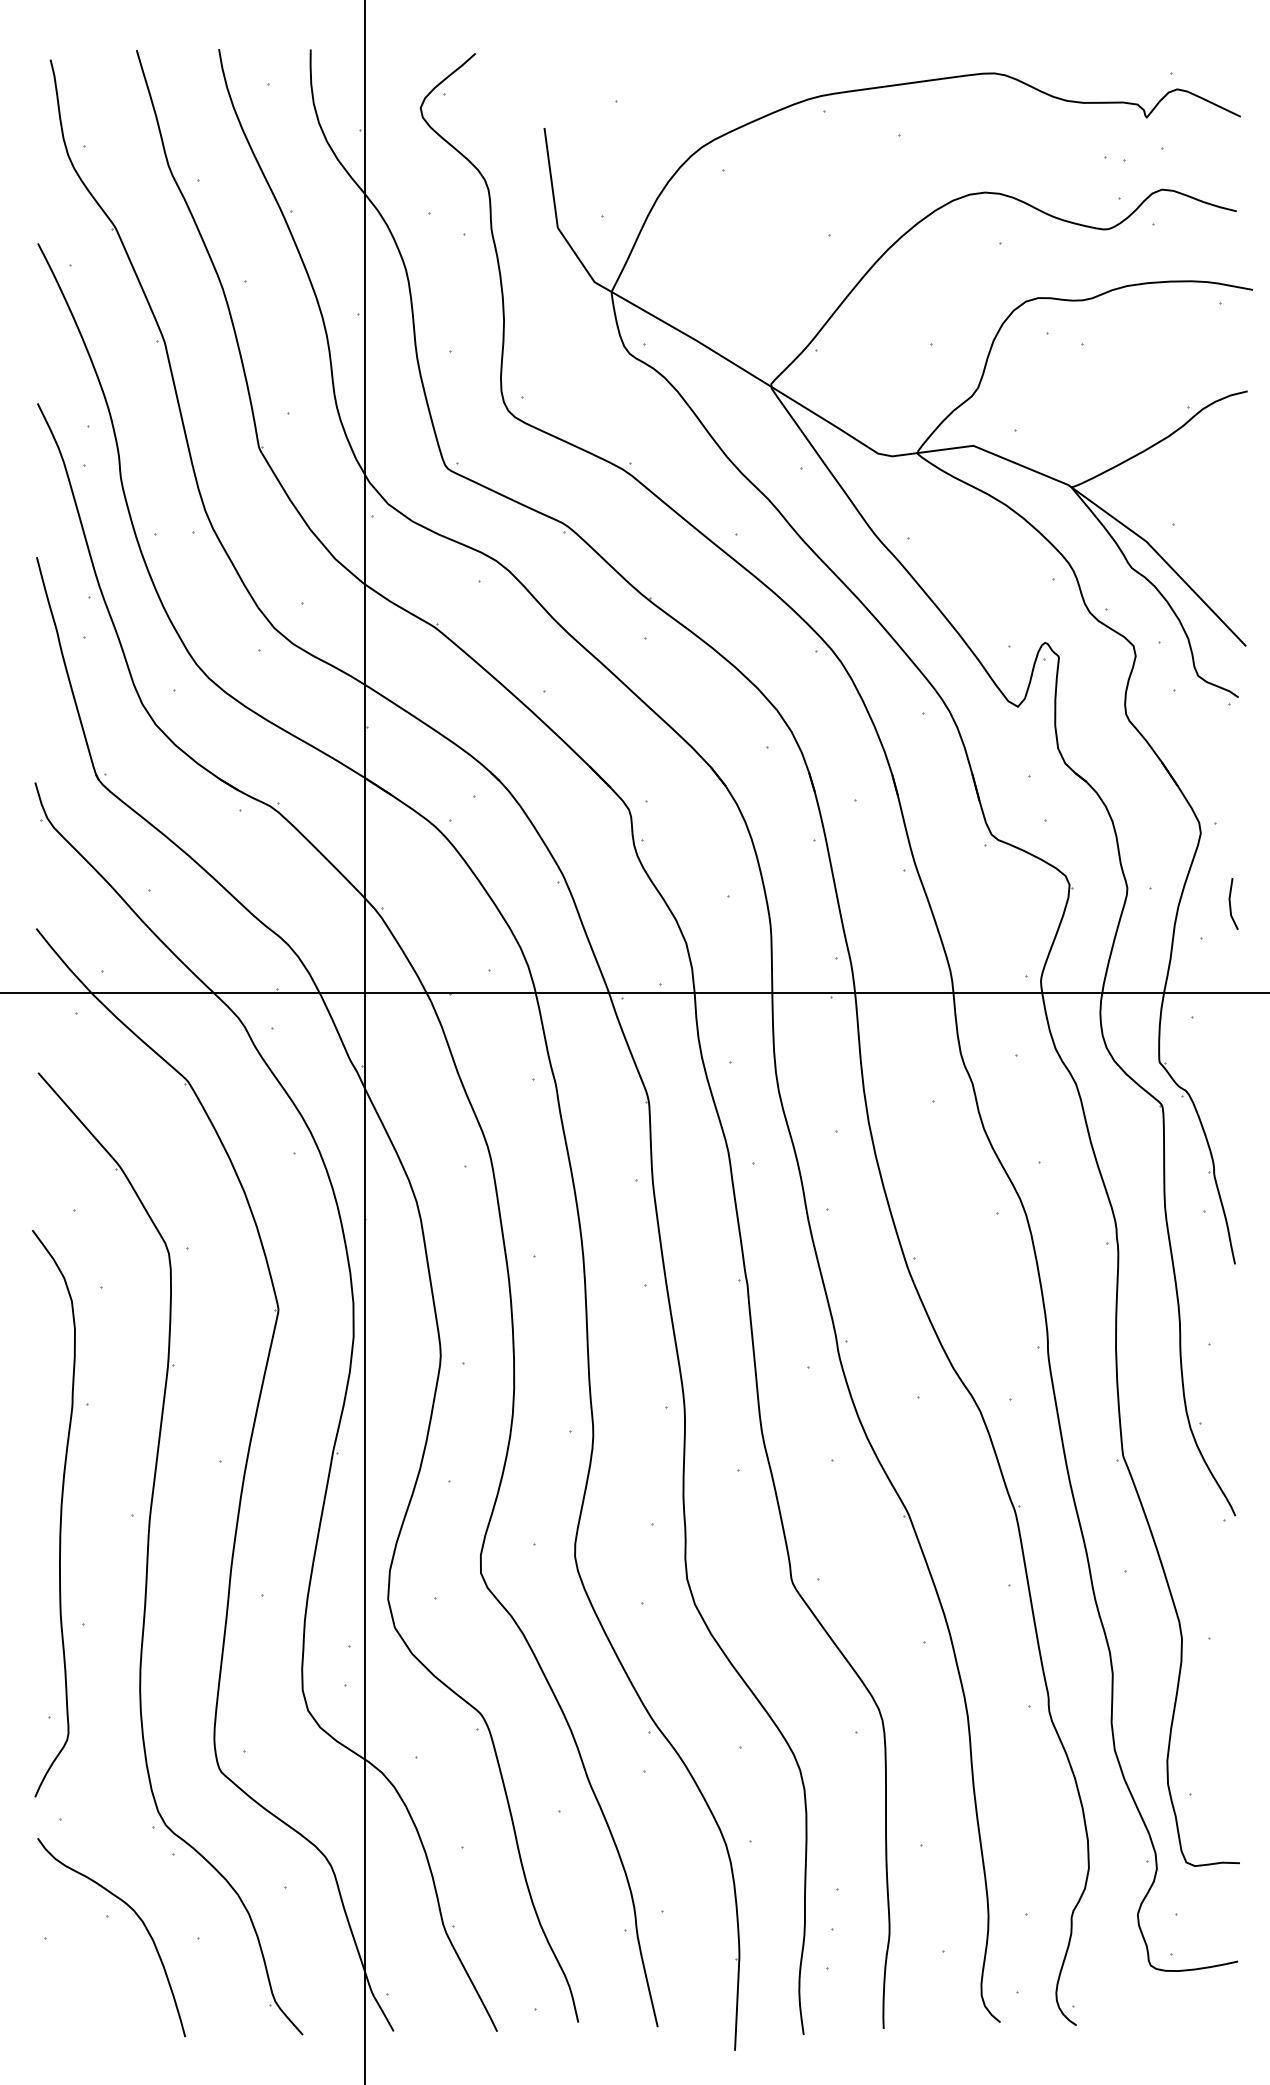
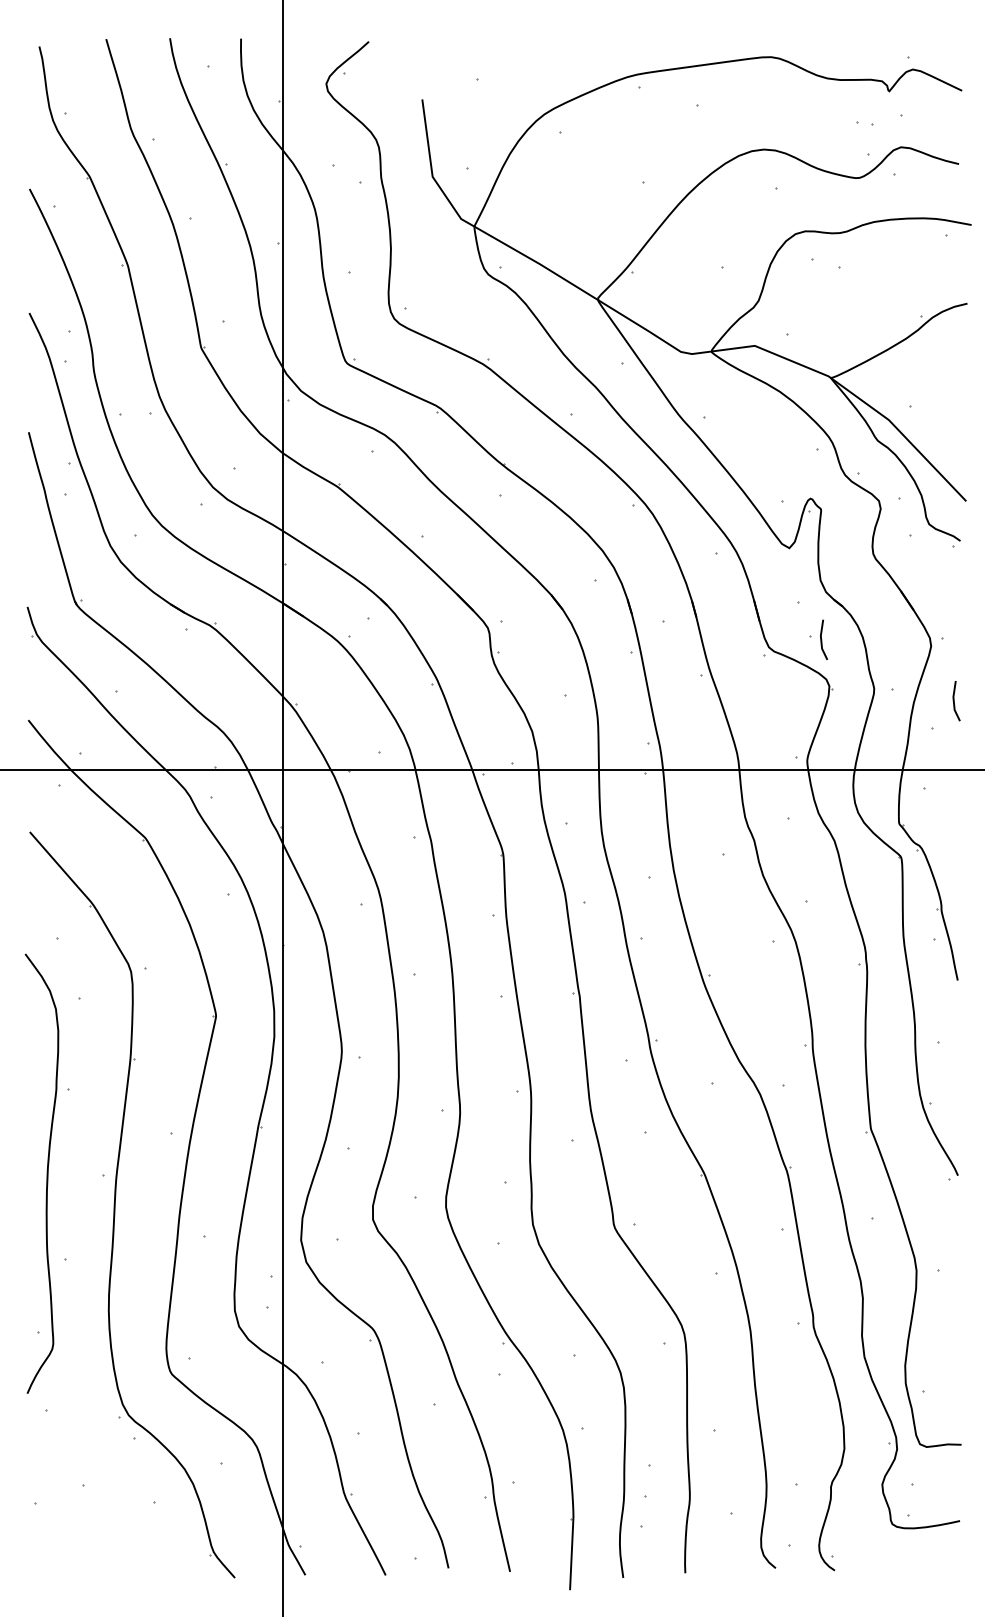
line: (1059, 824) -> (821, 639), added
curve: (135, 1914) -> (105, 1484), removed

